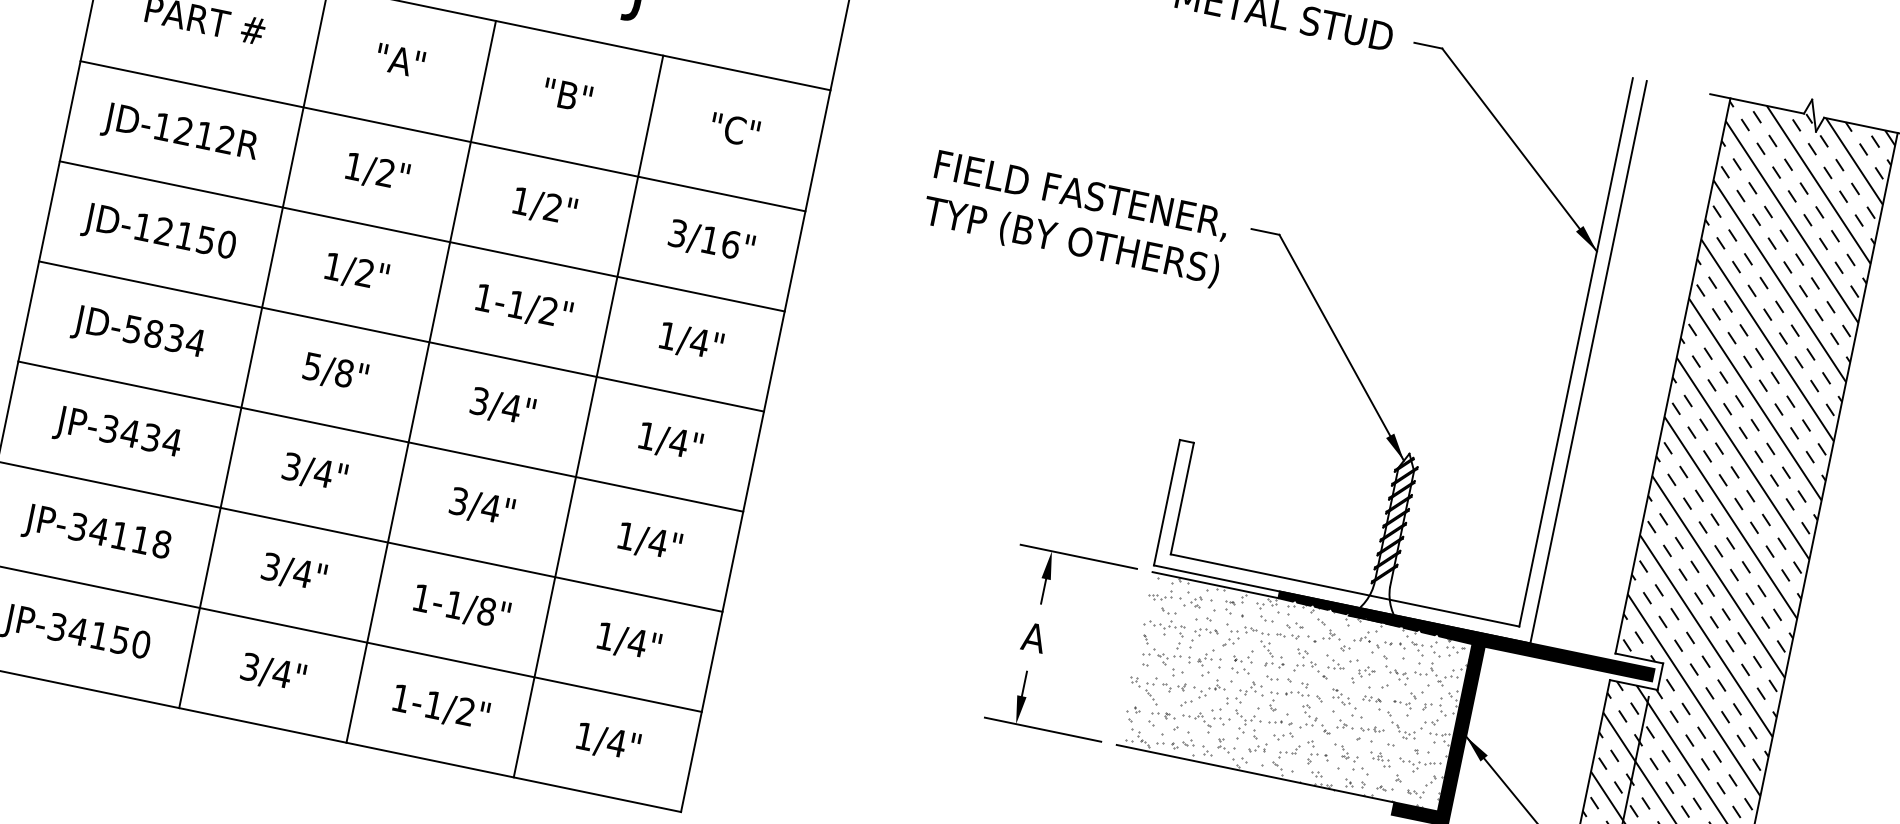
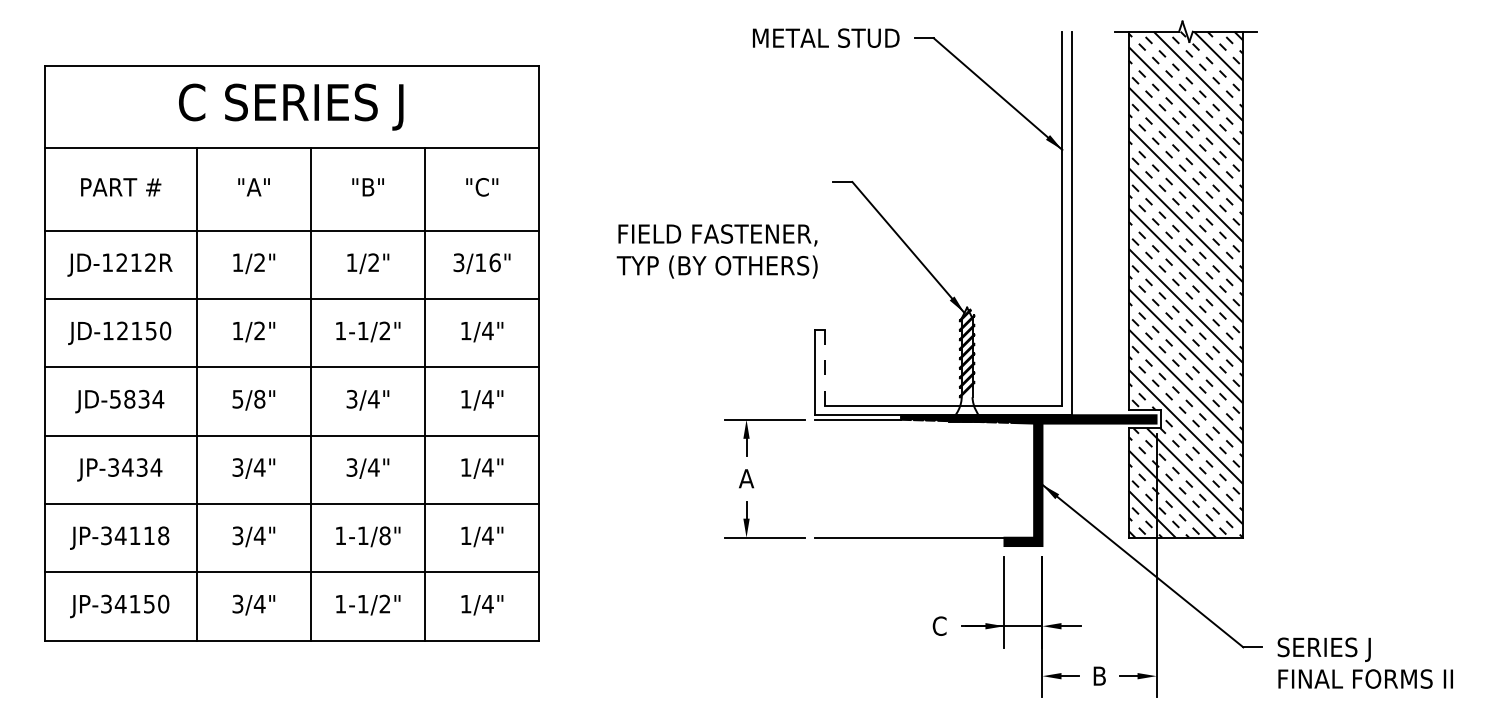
text: (1074, 219) -> (716, 251), moved
line: (1181, 499) -> (824, 368), solid -> dashed
hatch: (1295, 691) -> (924, 478), removed

